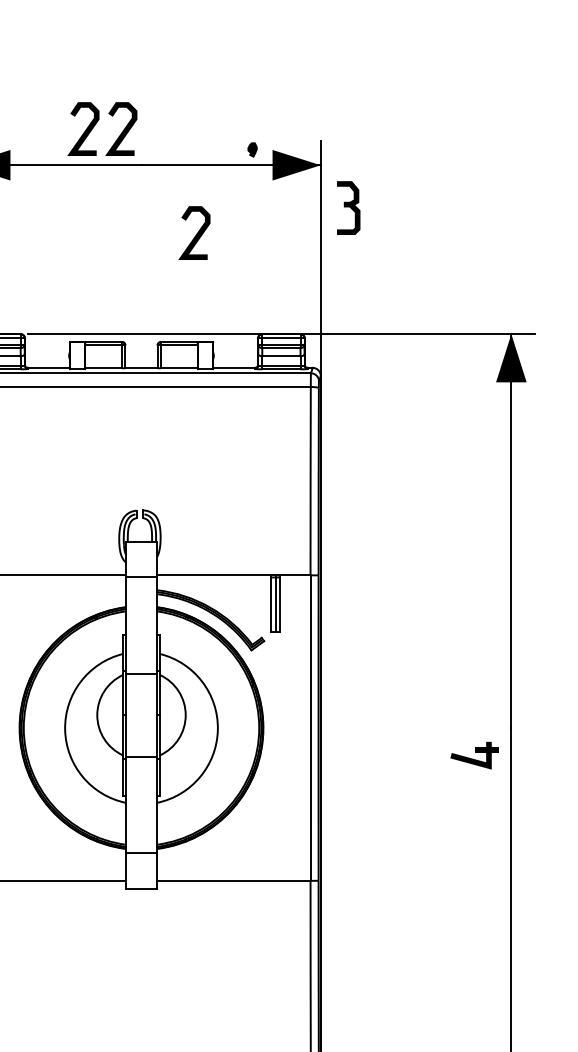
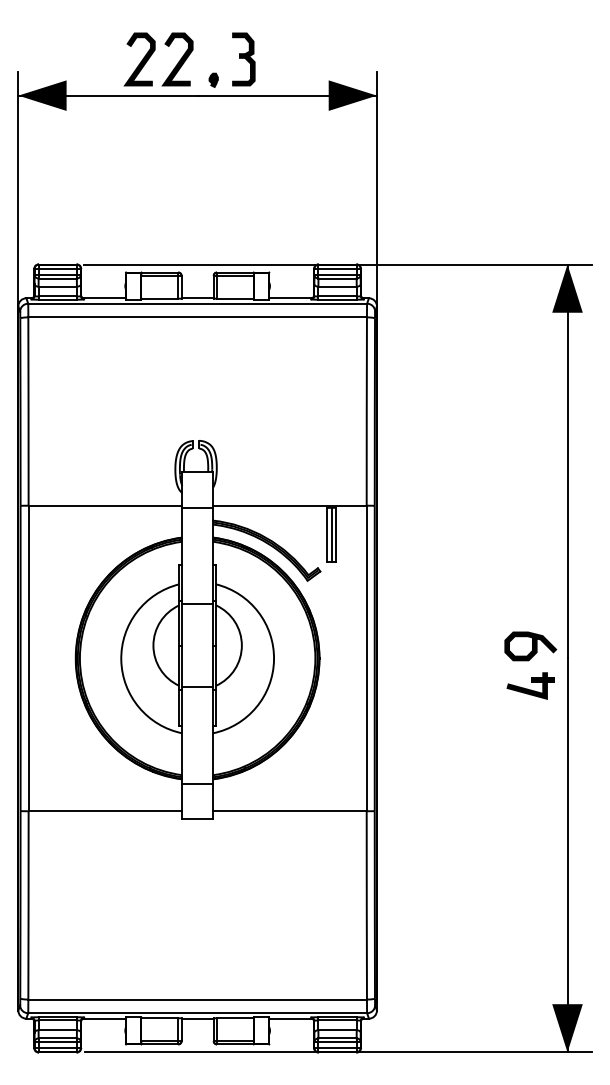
part: (252, 149) -> (213, 79), moved
part: (348, 208) -> (243, 59), moved
curve: (196, 234) -> (252, 164), removed
curve: (476, 716) -> (532, 646), added

